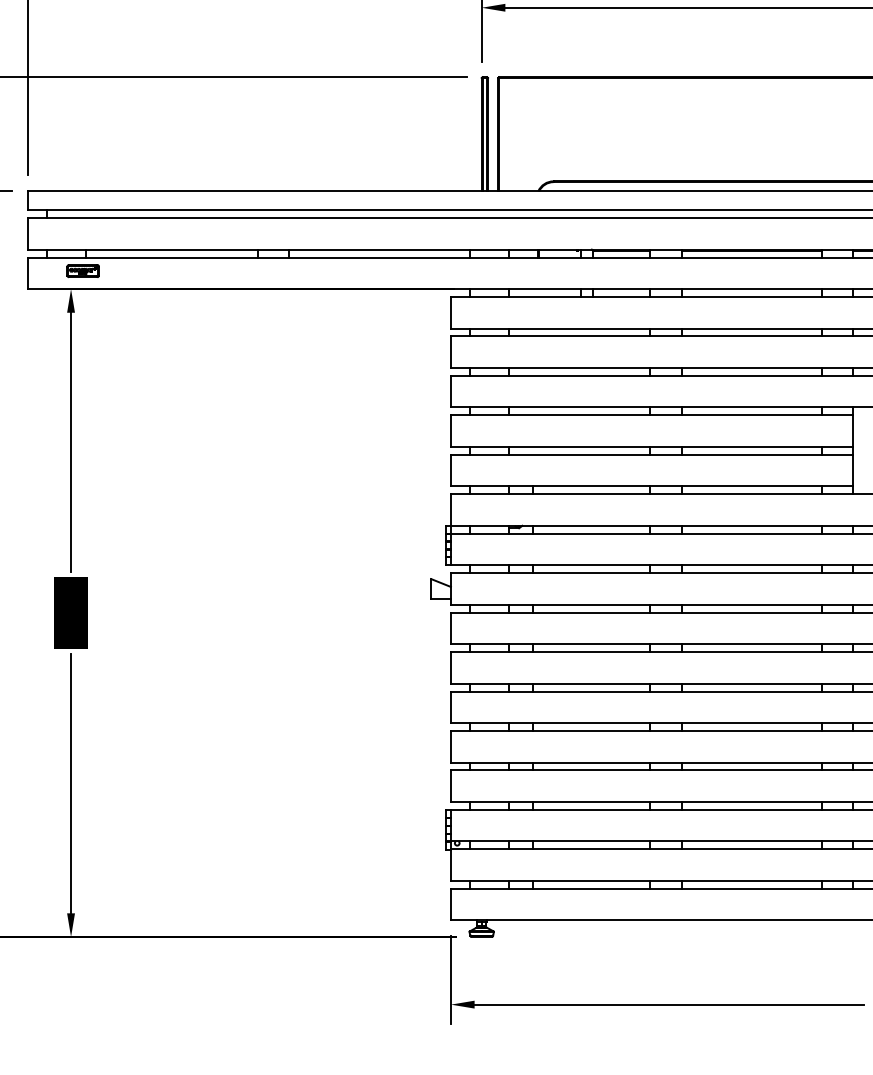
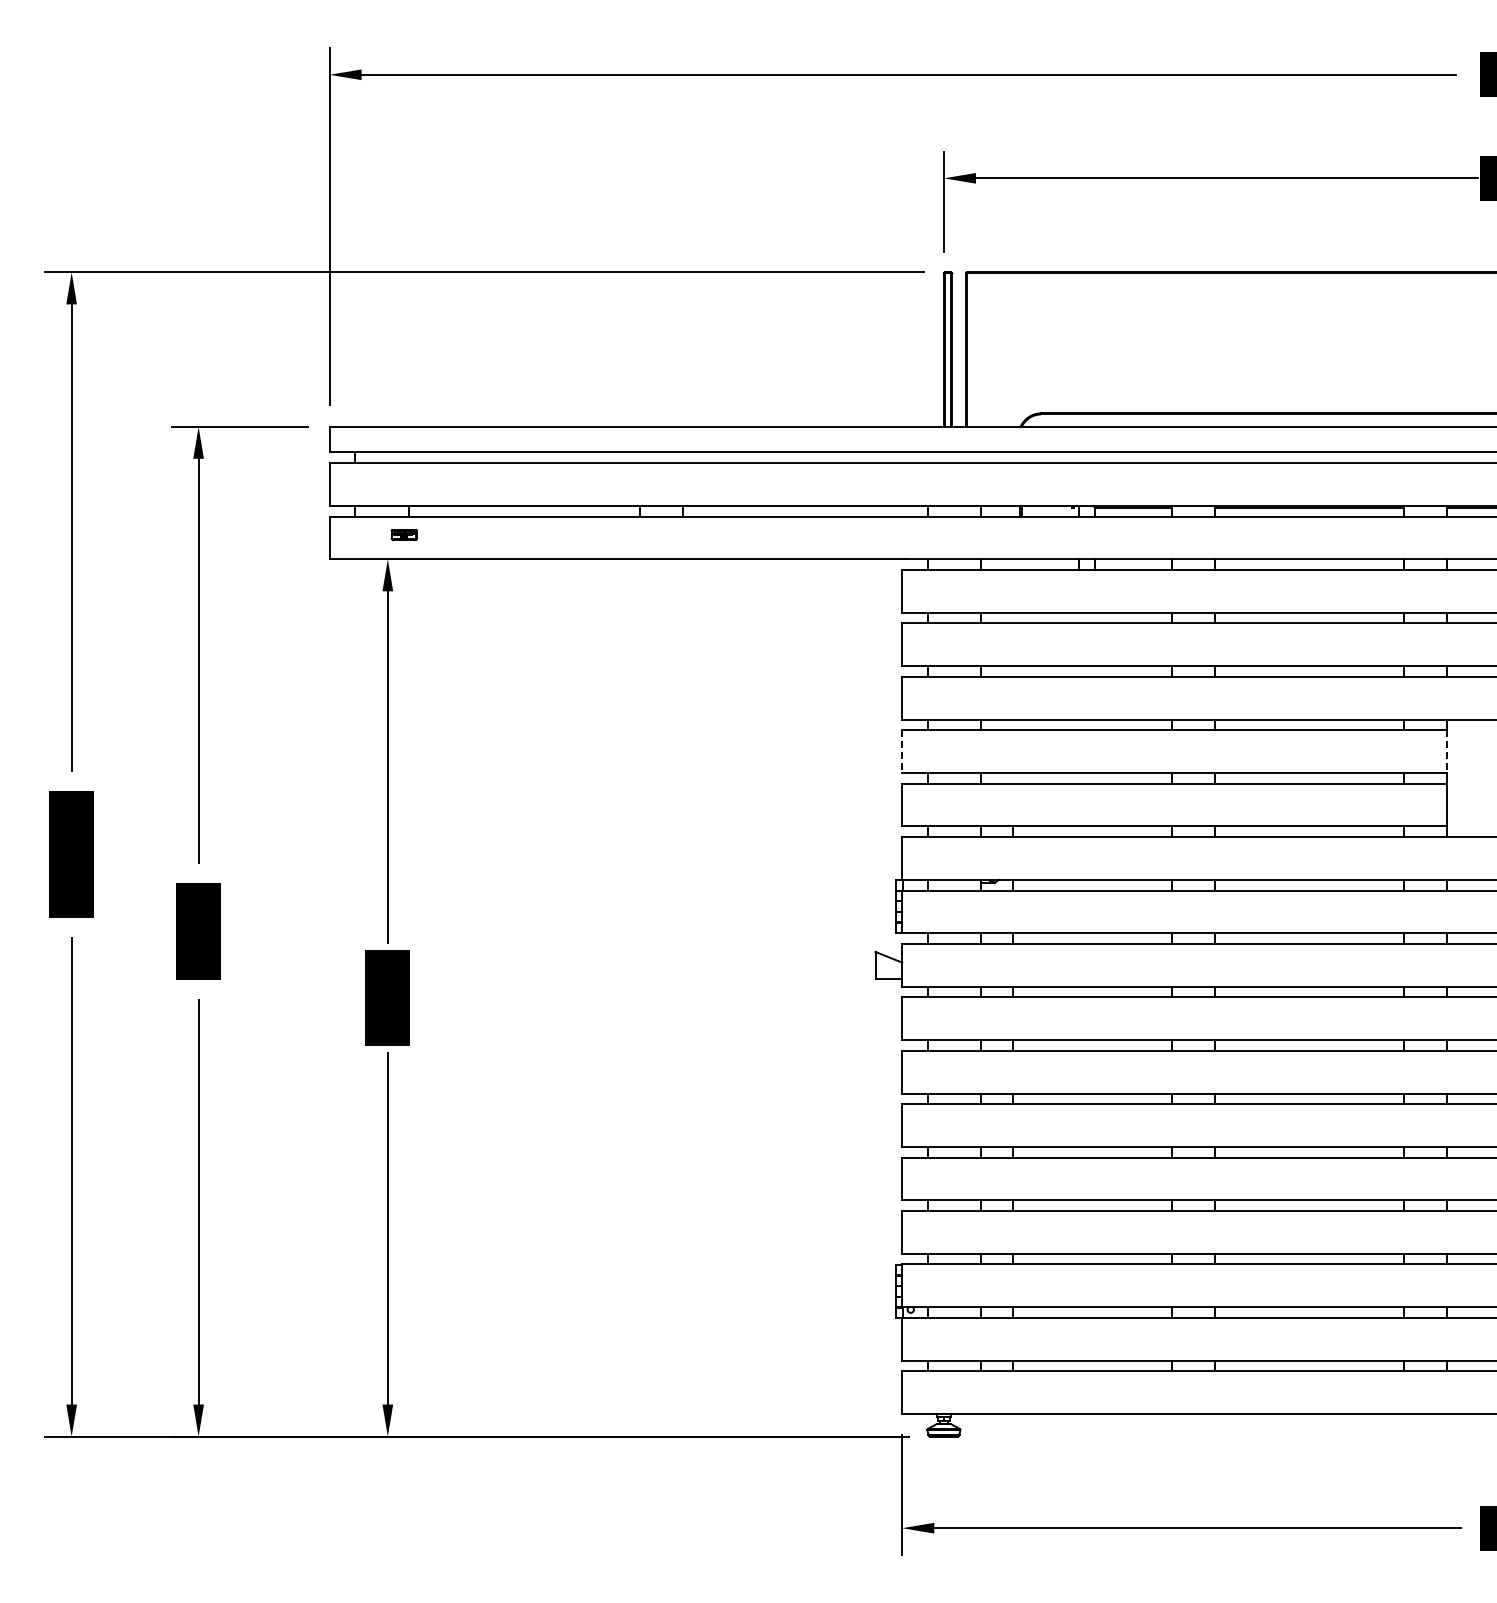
part: (83, 270) -> (404, 534), size x0.6
line: (451, 431) -> (902, 752), solid -> dashed
line: (853, 431) -> (1447, 752), solid -> dashed

